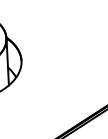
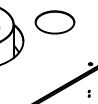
part: (64, 31) -> (54, 22), added

